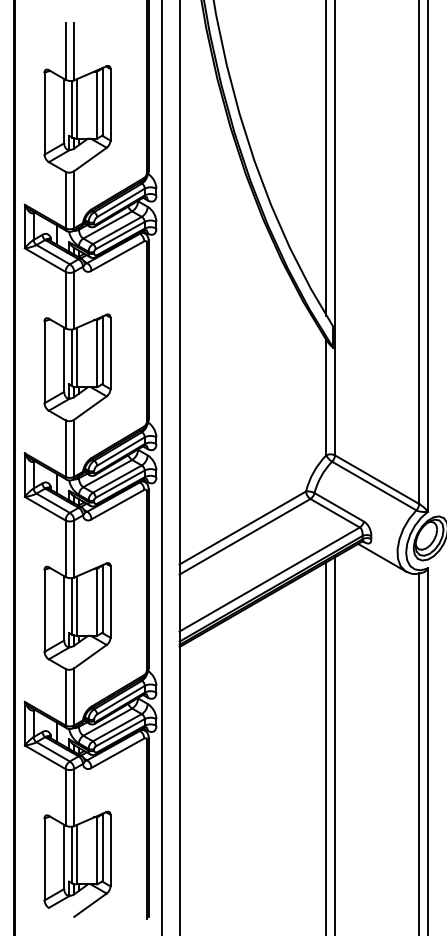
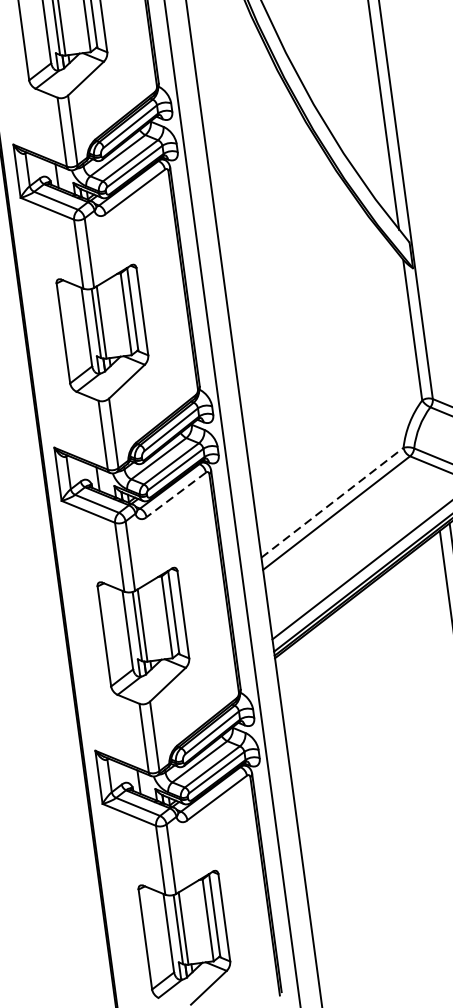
line: (117, 504) -> (175, 494), solid -> dashed
line: (243, 527) -> (333, 502), solid -> dashed

